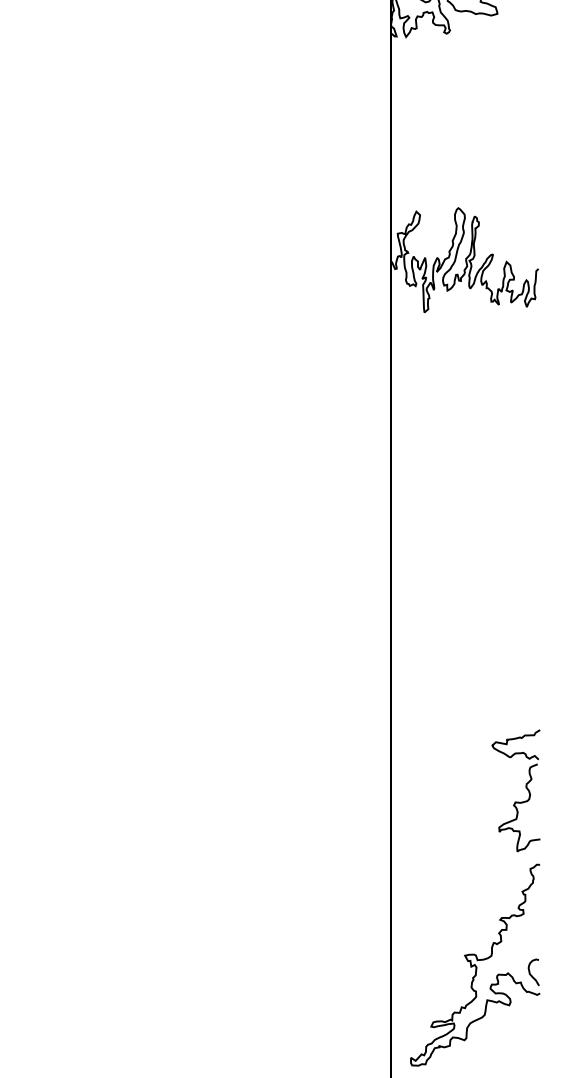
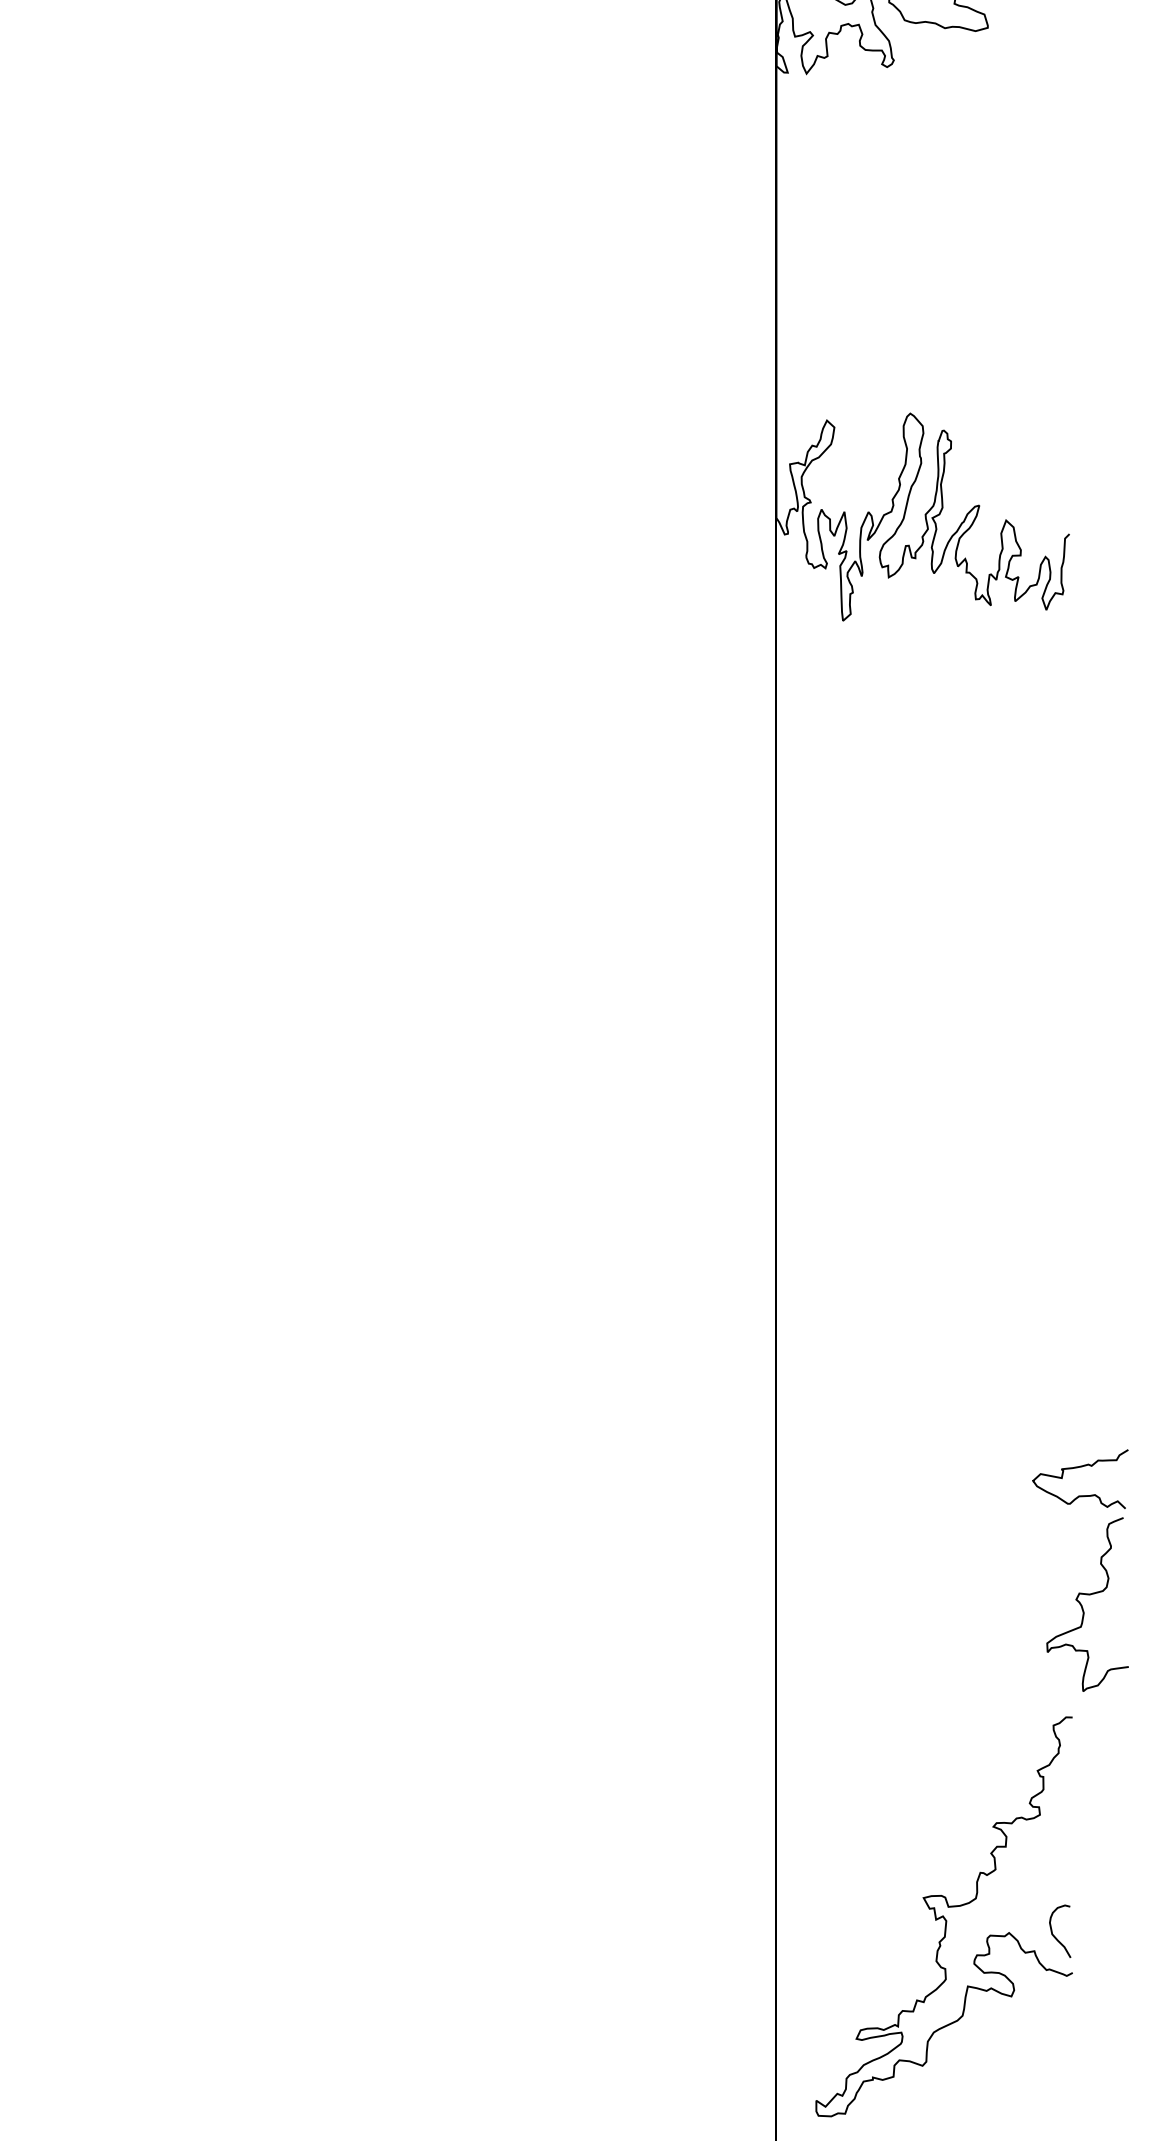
part: (525, 787) -> (1099, 1563), moved

